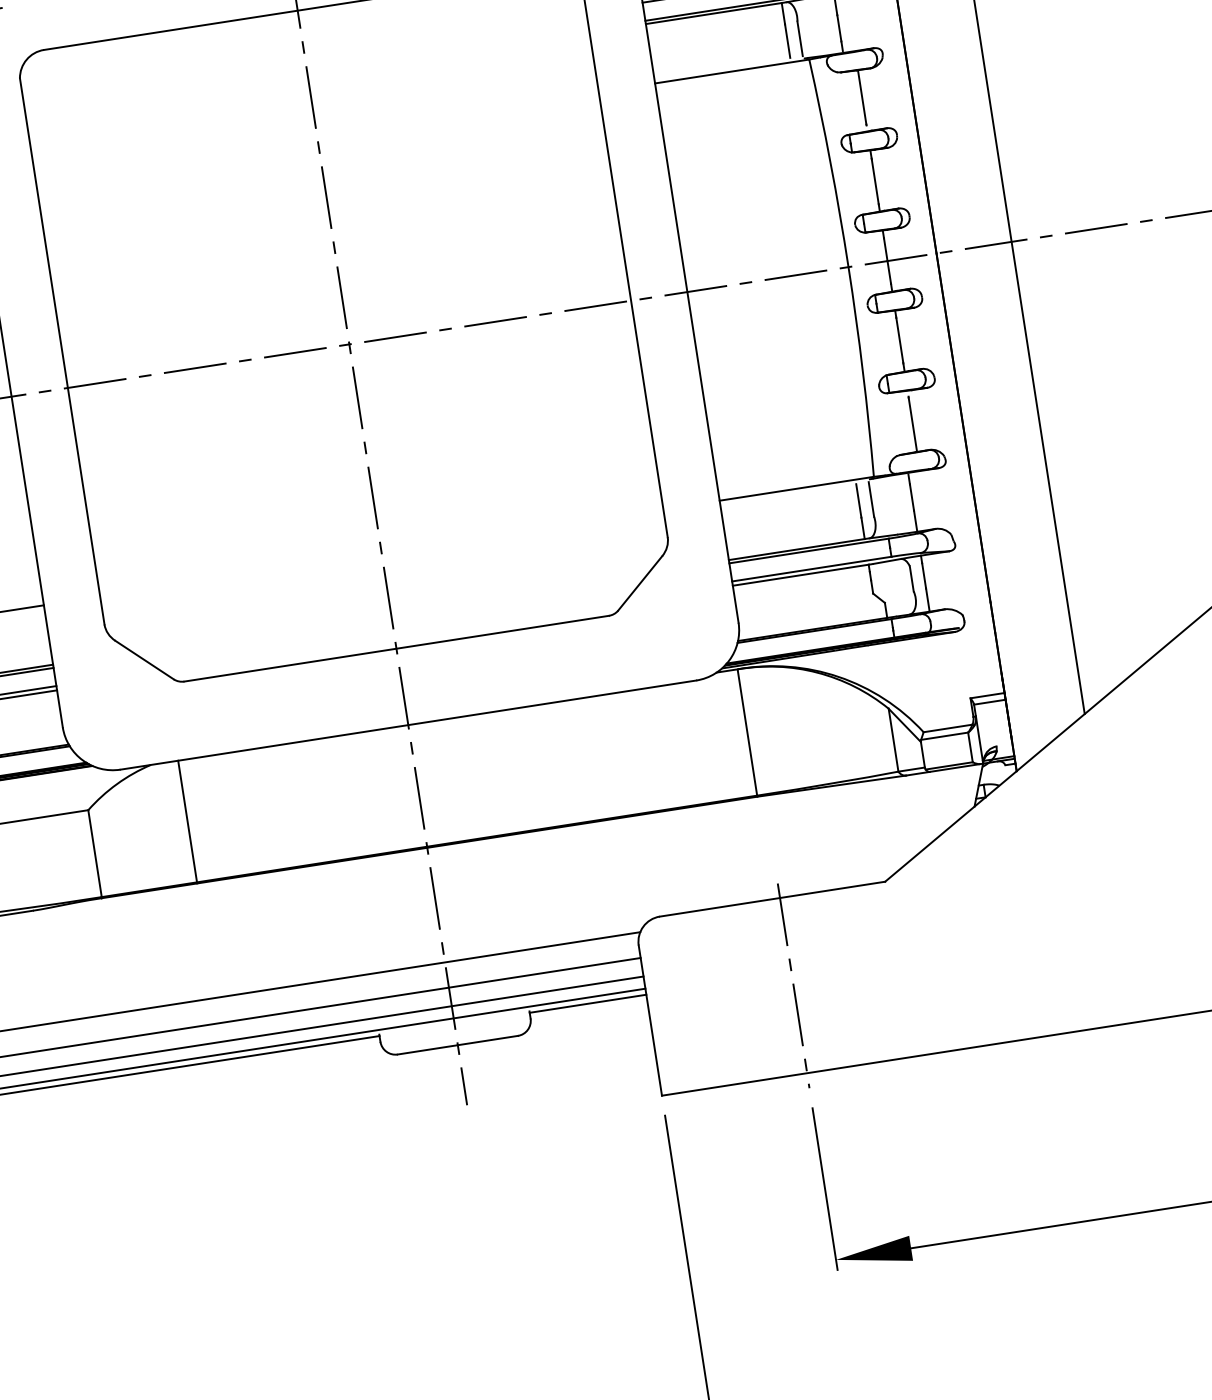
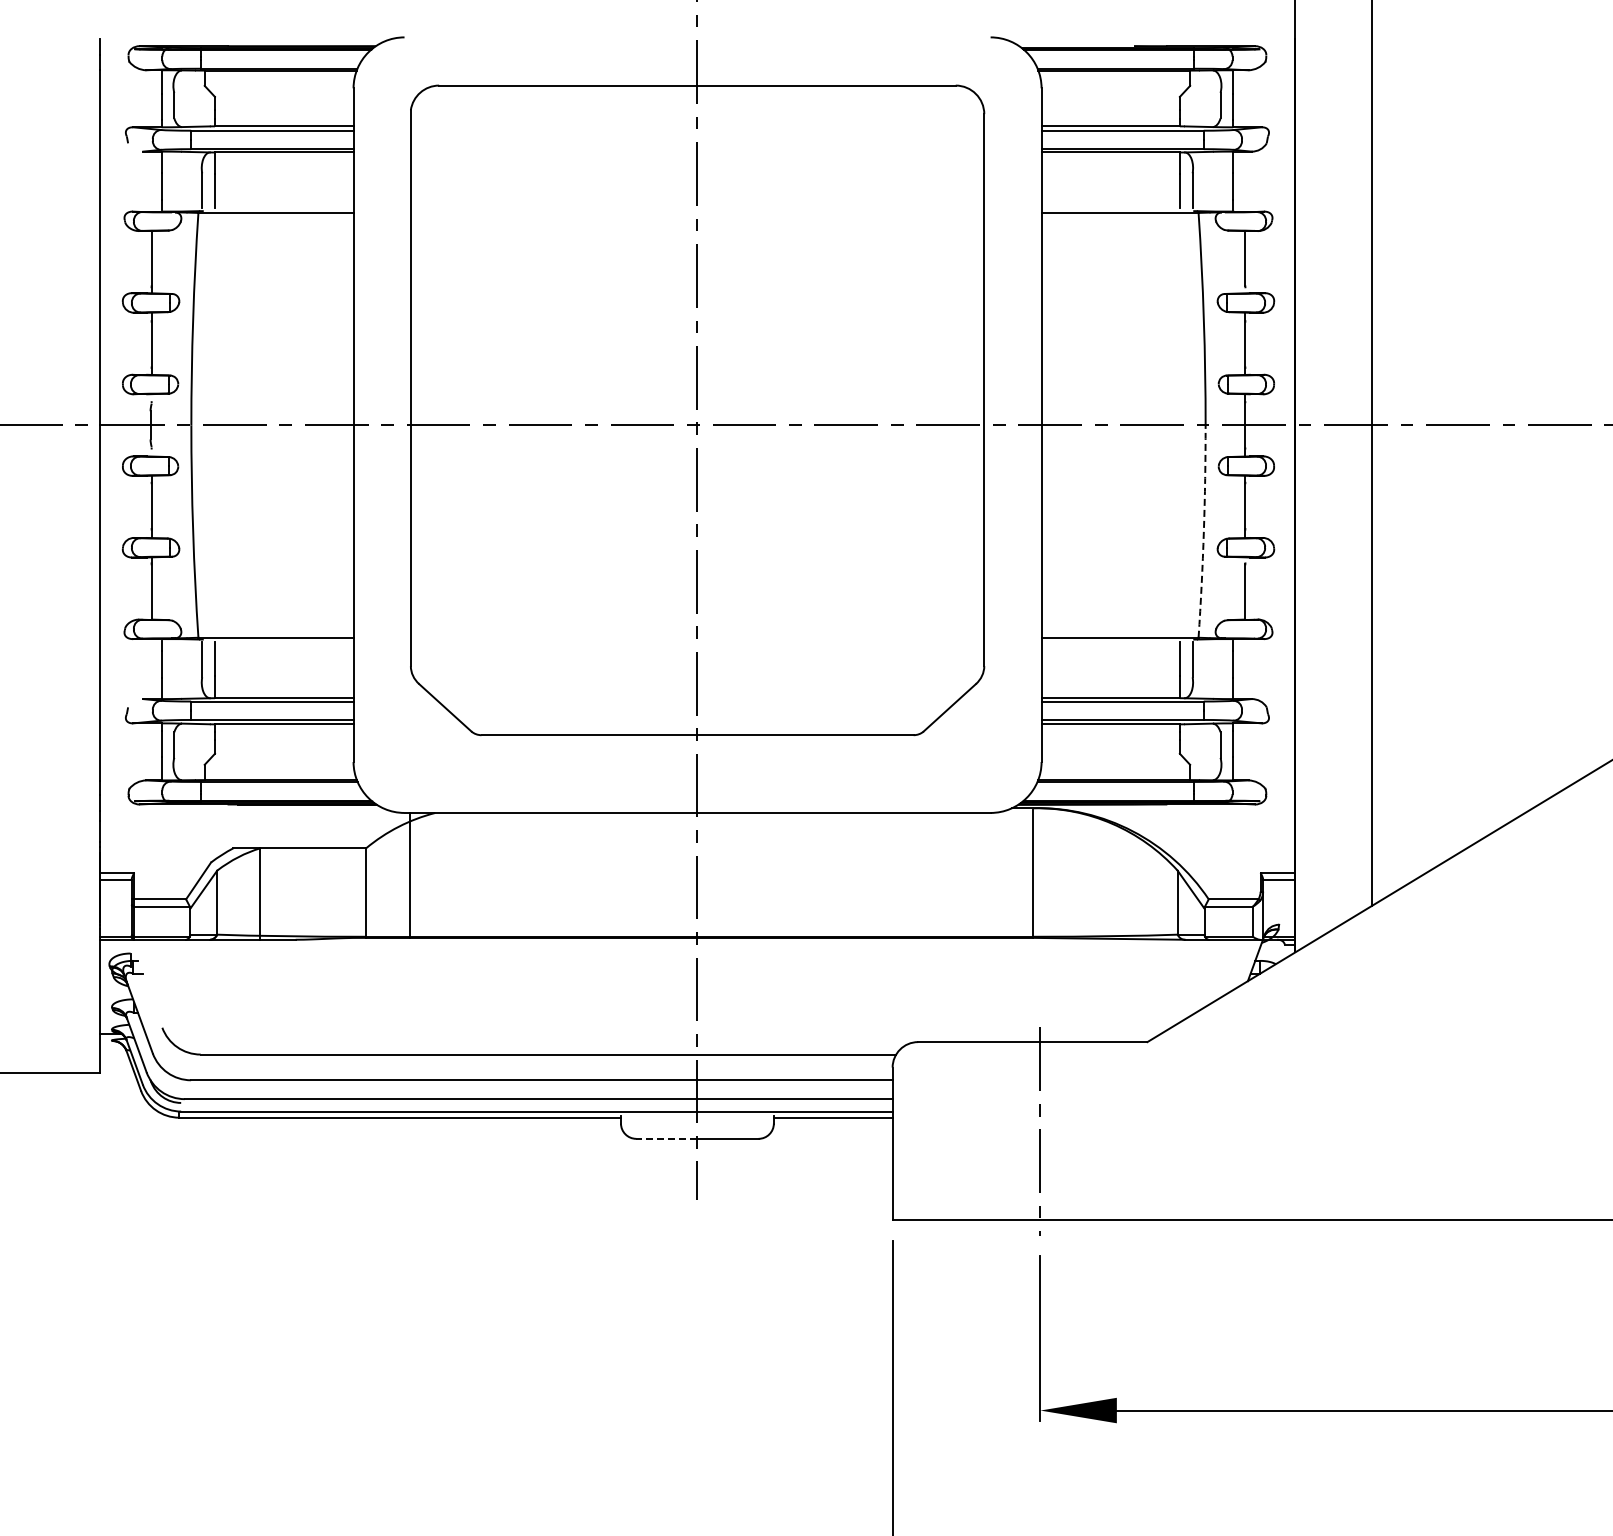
arc: (862, 371) -> (1203, 531), solid -> dashed
line: (187, 821) -> (410, 874), moved
line: (427, 1049) -> (666, 1138), solid -> dashed

